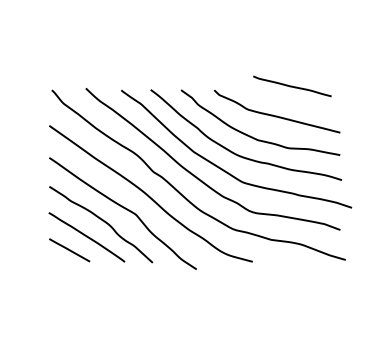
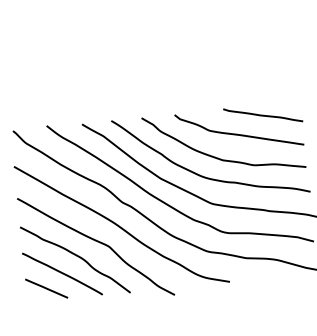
line: (292, 86) -> (263, 115), moved

